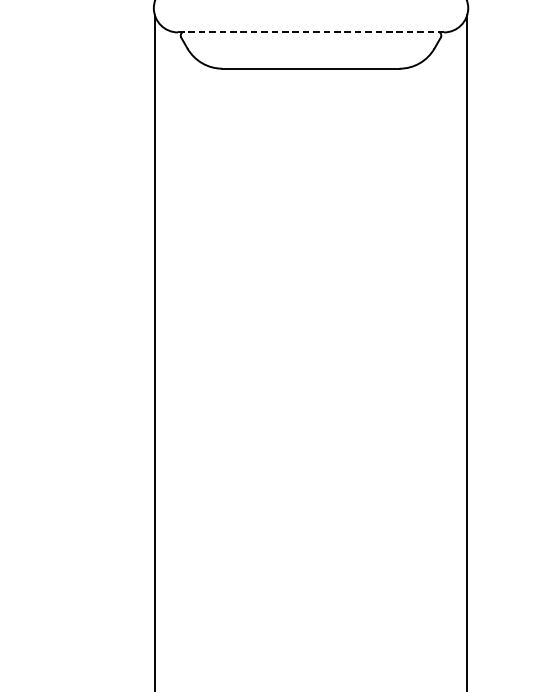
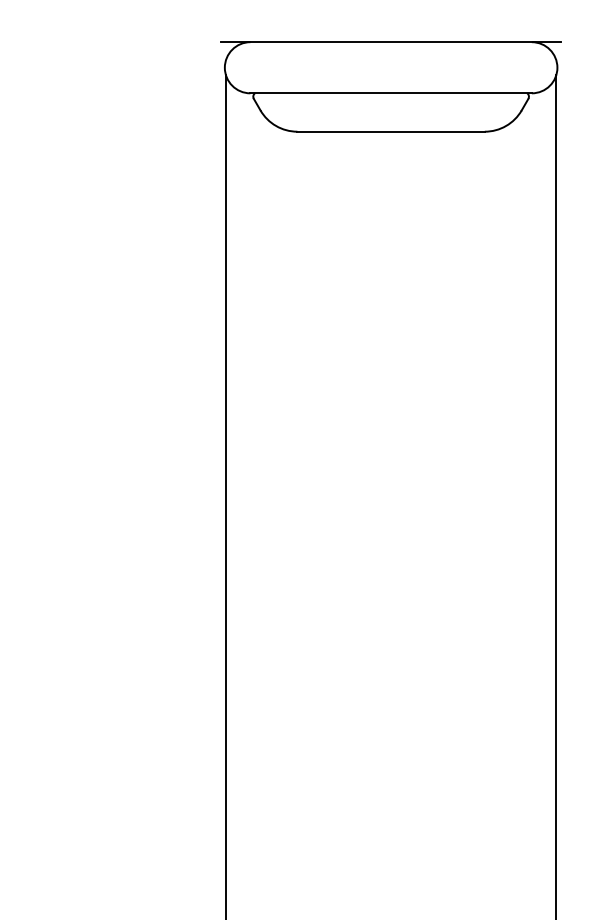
line: (311, 32) -> (391, 93), dashed -> solid

